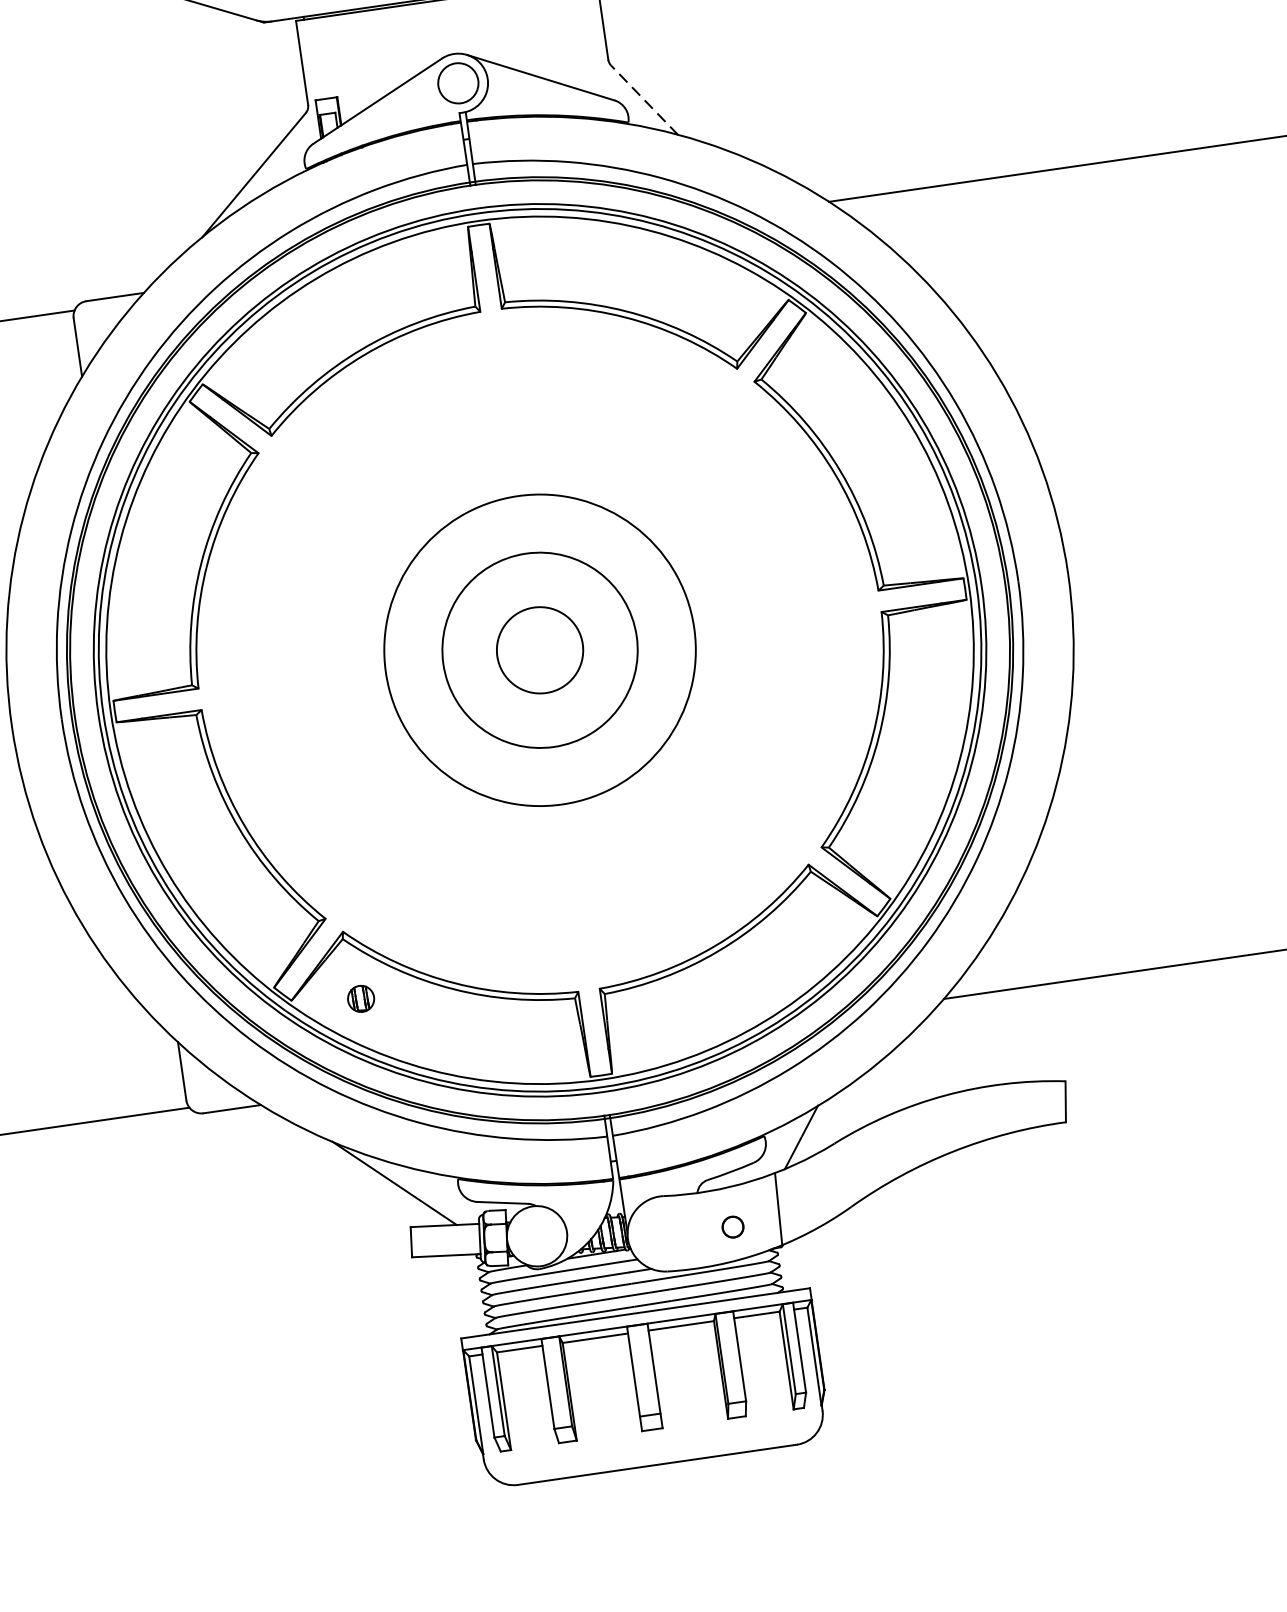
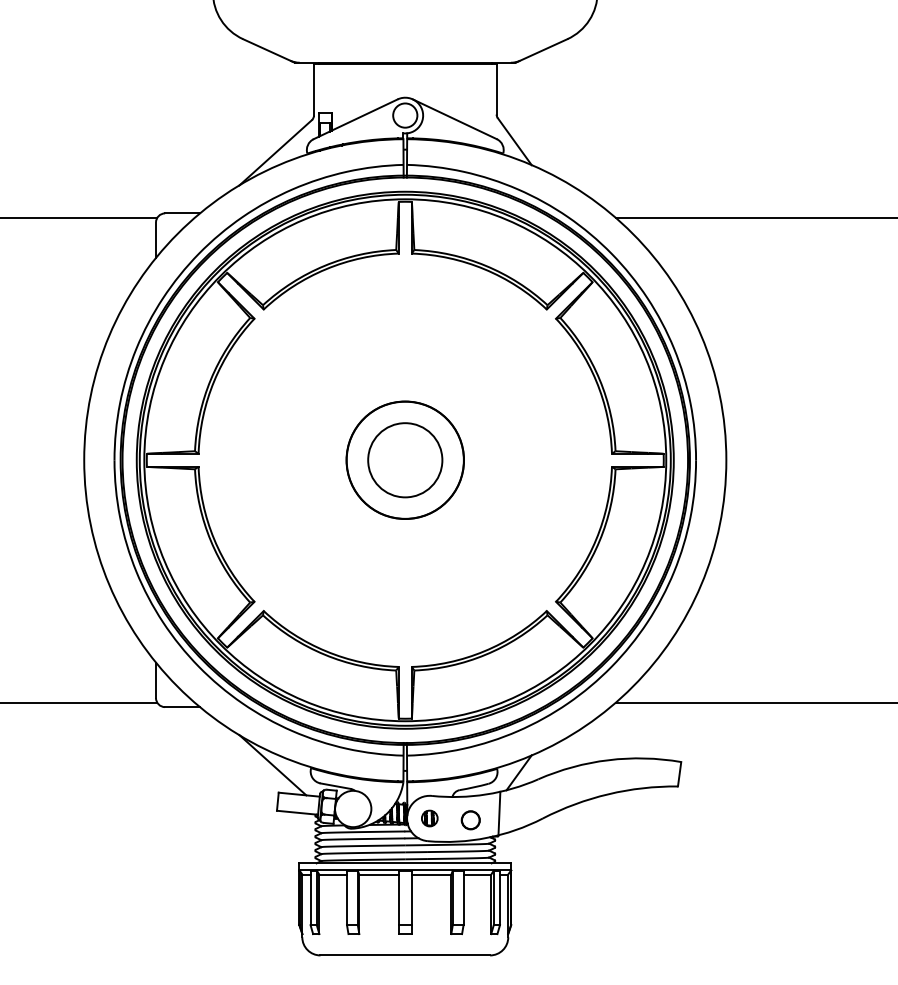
line: (644, 100) -> (514, 141), dashed -> solid
circle: (538, 649) -> (404, 459), size x0.62
circle: (540, 650) -> (405, 460), size x1.43
part: (360, 998) -> (429, 818), moved
circle: (732, 1227) -> (470, 820), size x1.43

